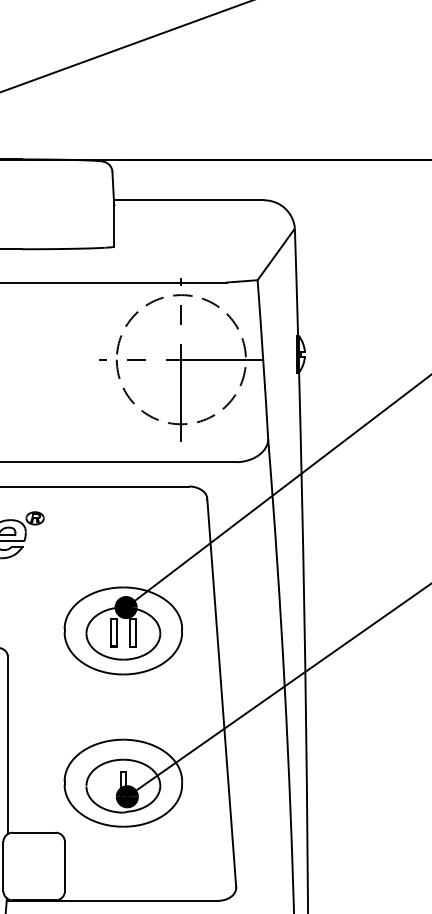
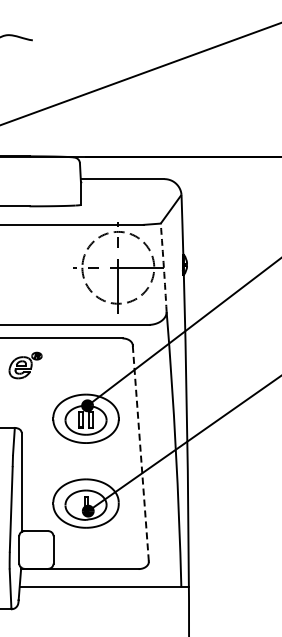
arc: (262, 359) -> (163, 267), solid -> dashed
line: (221, 695) -> (140, 454), solid -> dashed

